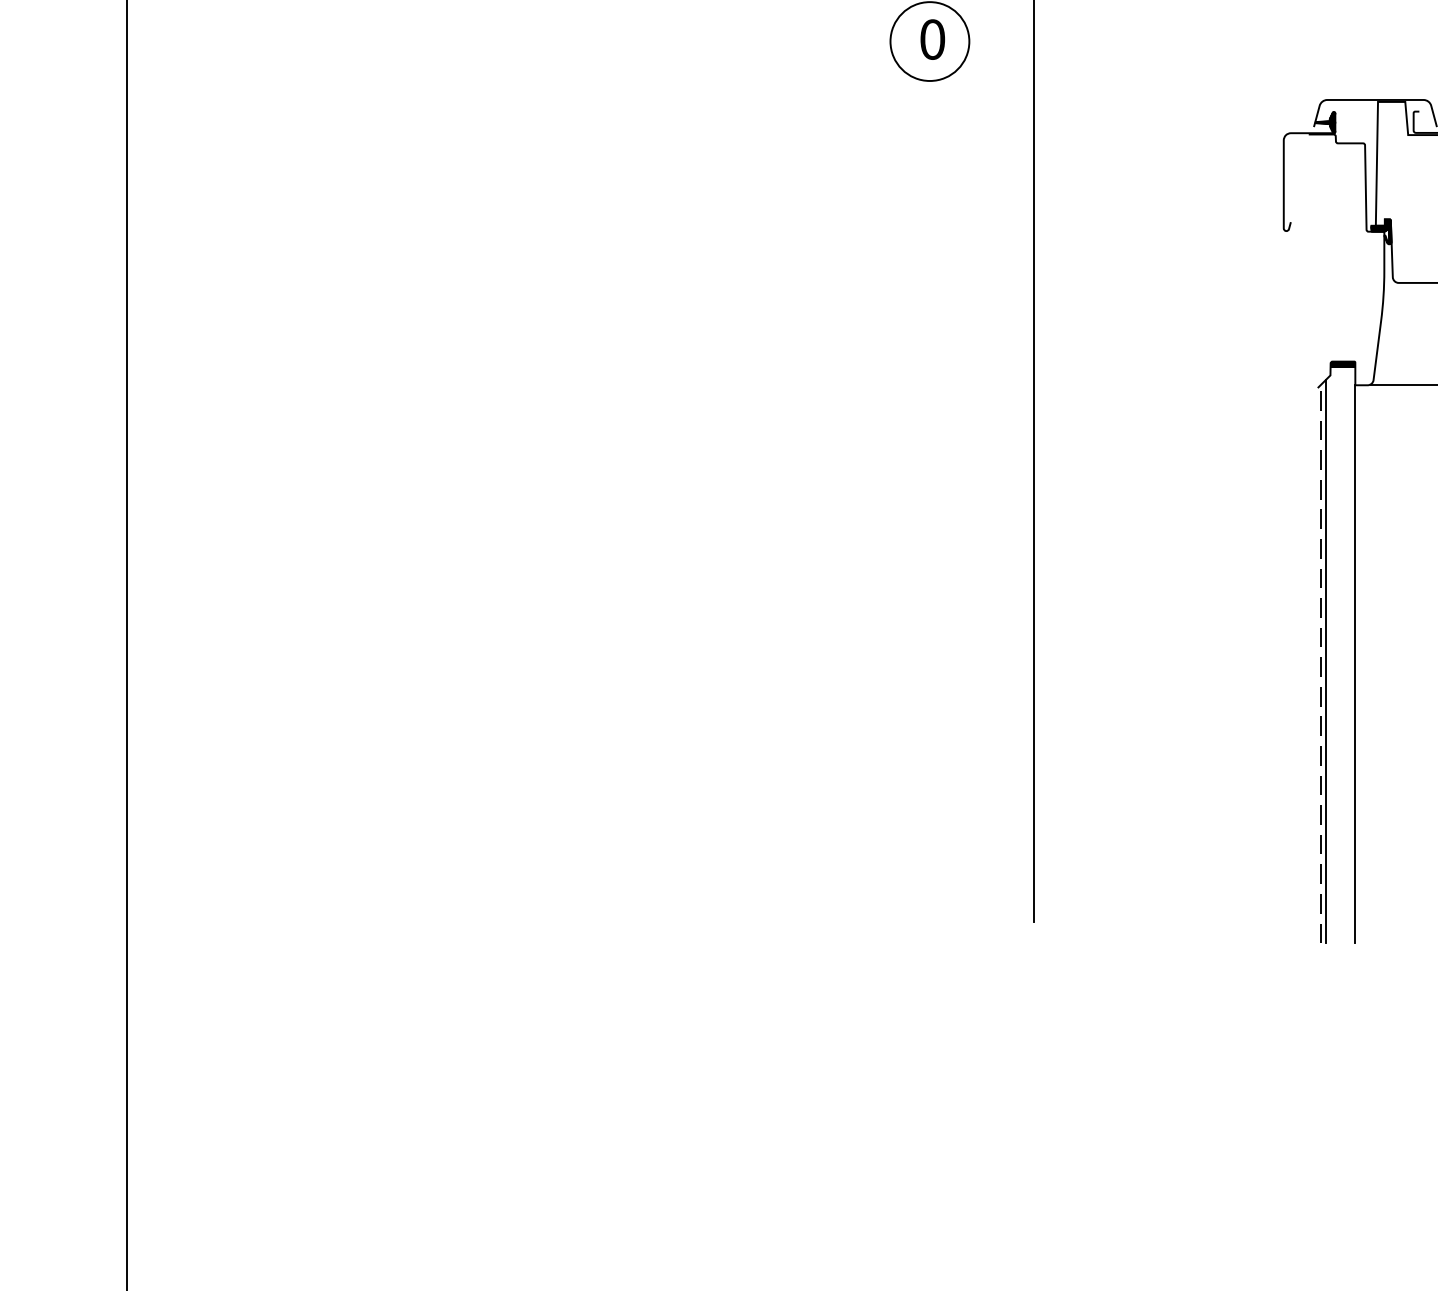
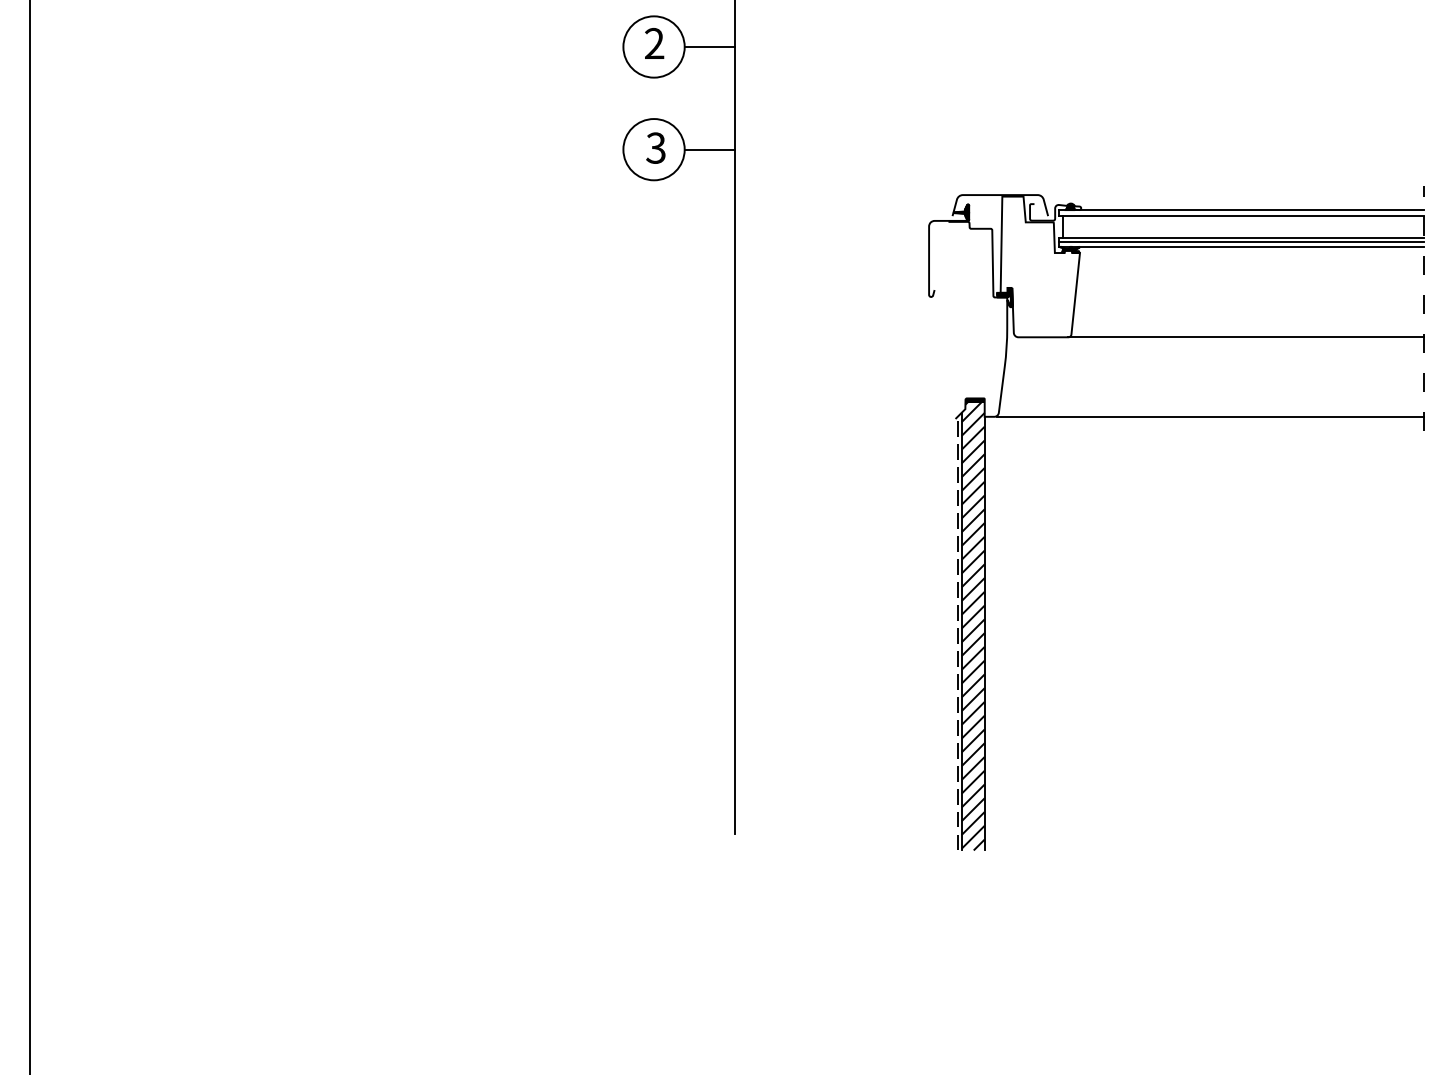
text: (931, 38) -> (655, 147), 0 -> 3
line: (1001, 41) -> (709, 149), added
hatch: (1339, 653) -> (972, 625), added

